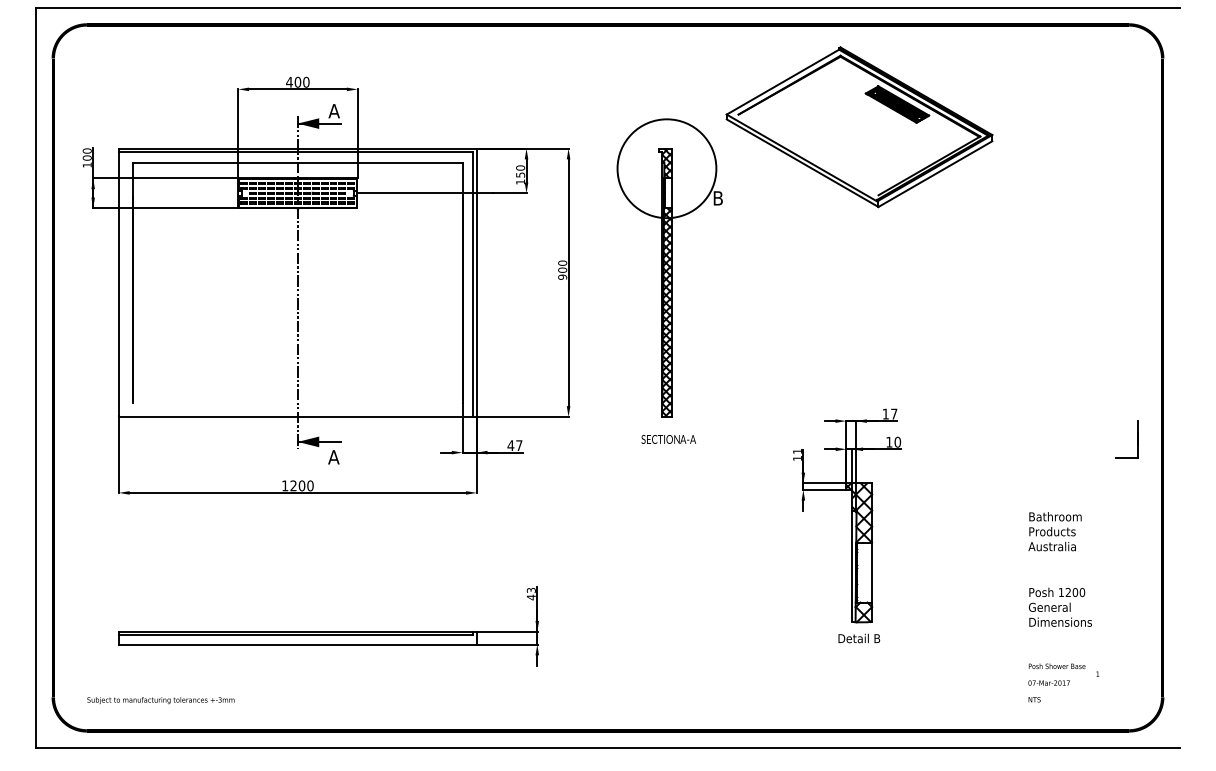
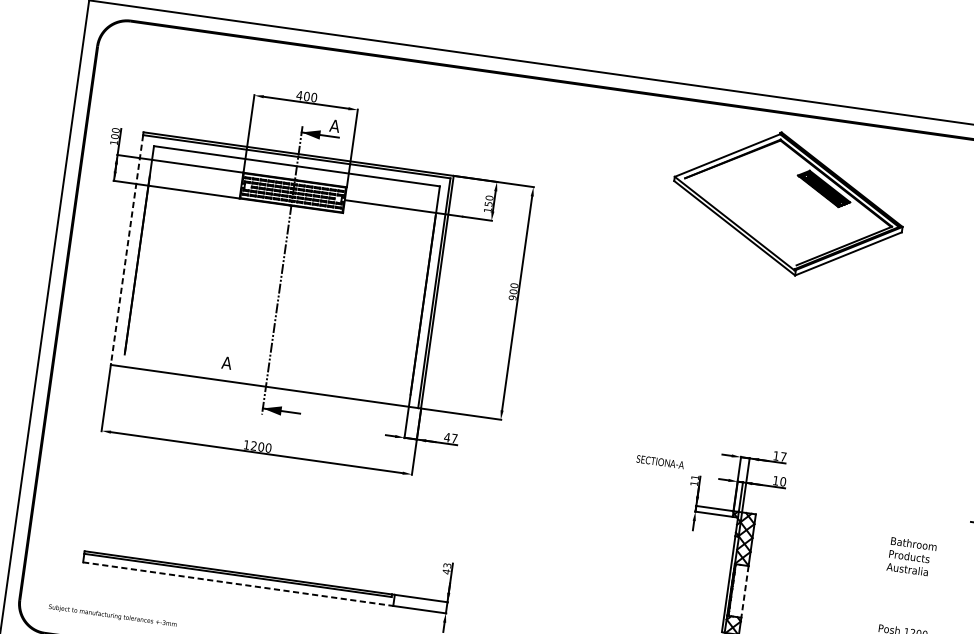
part: (669, 267) -> (606, 302), removed
line: (118, 284) -> (126, 250), solid -> dashed
text: (668, 439) -> (660, 462), moved
text: (333, 457) -> (226, 363), moved
text: (1054, 531) -> (911, 556), moved
line: (872, 572) -> (745, 591), solid -> dashed
line: (297, 644) -> (238, 584), solid -> dashed

